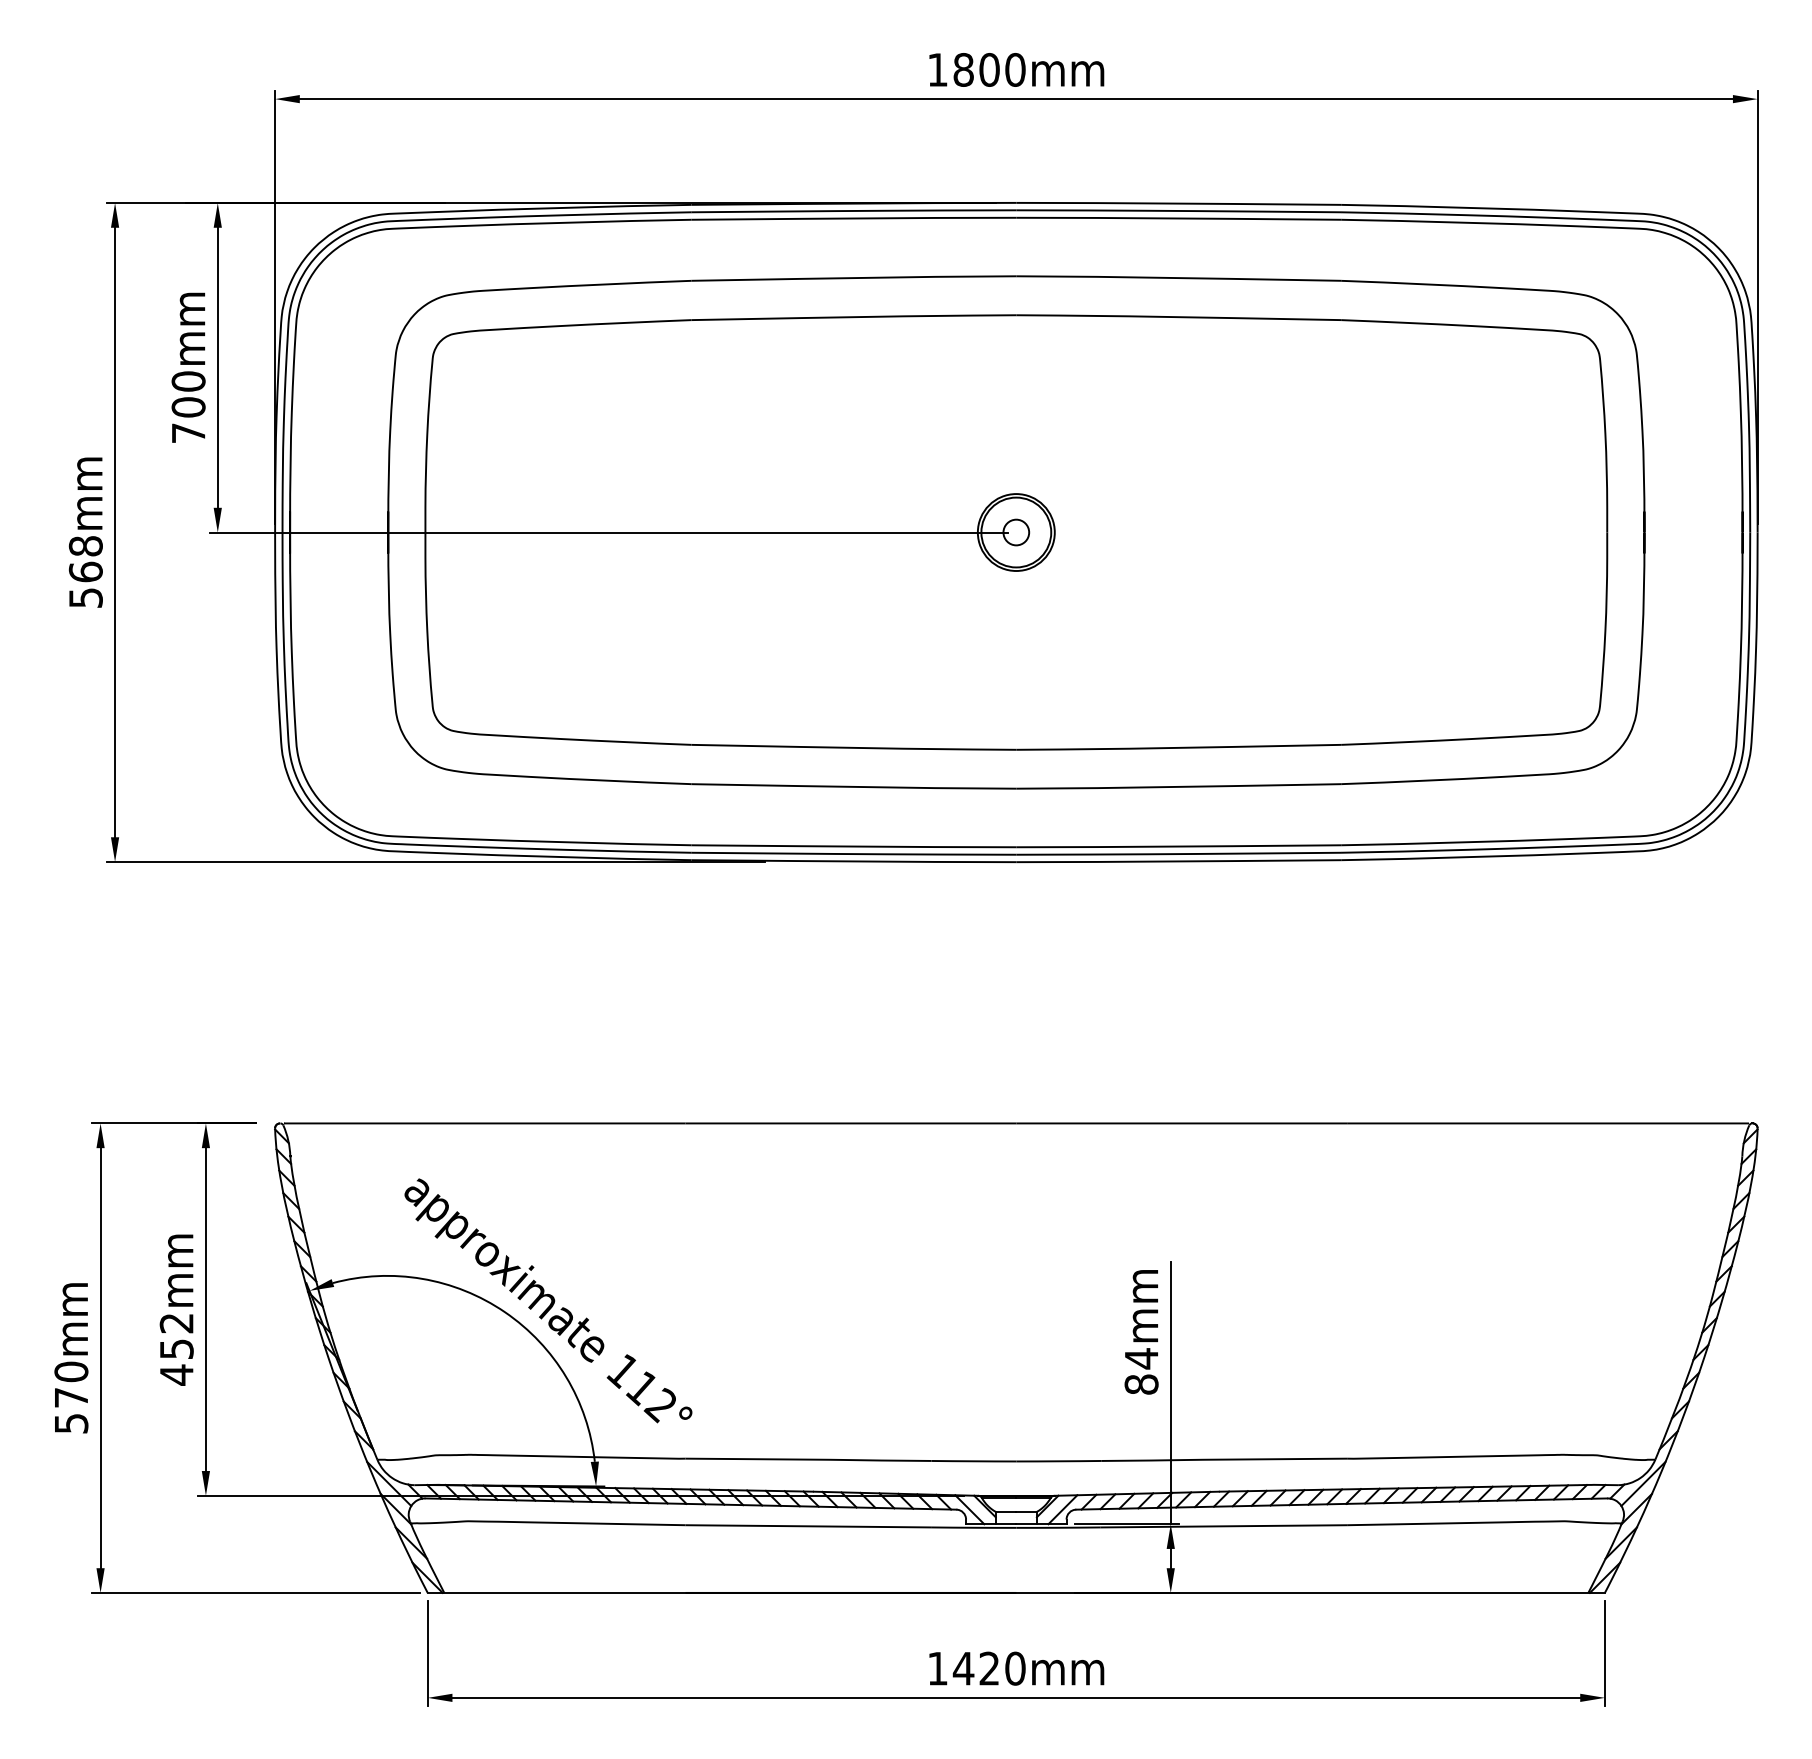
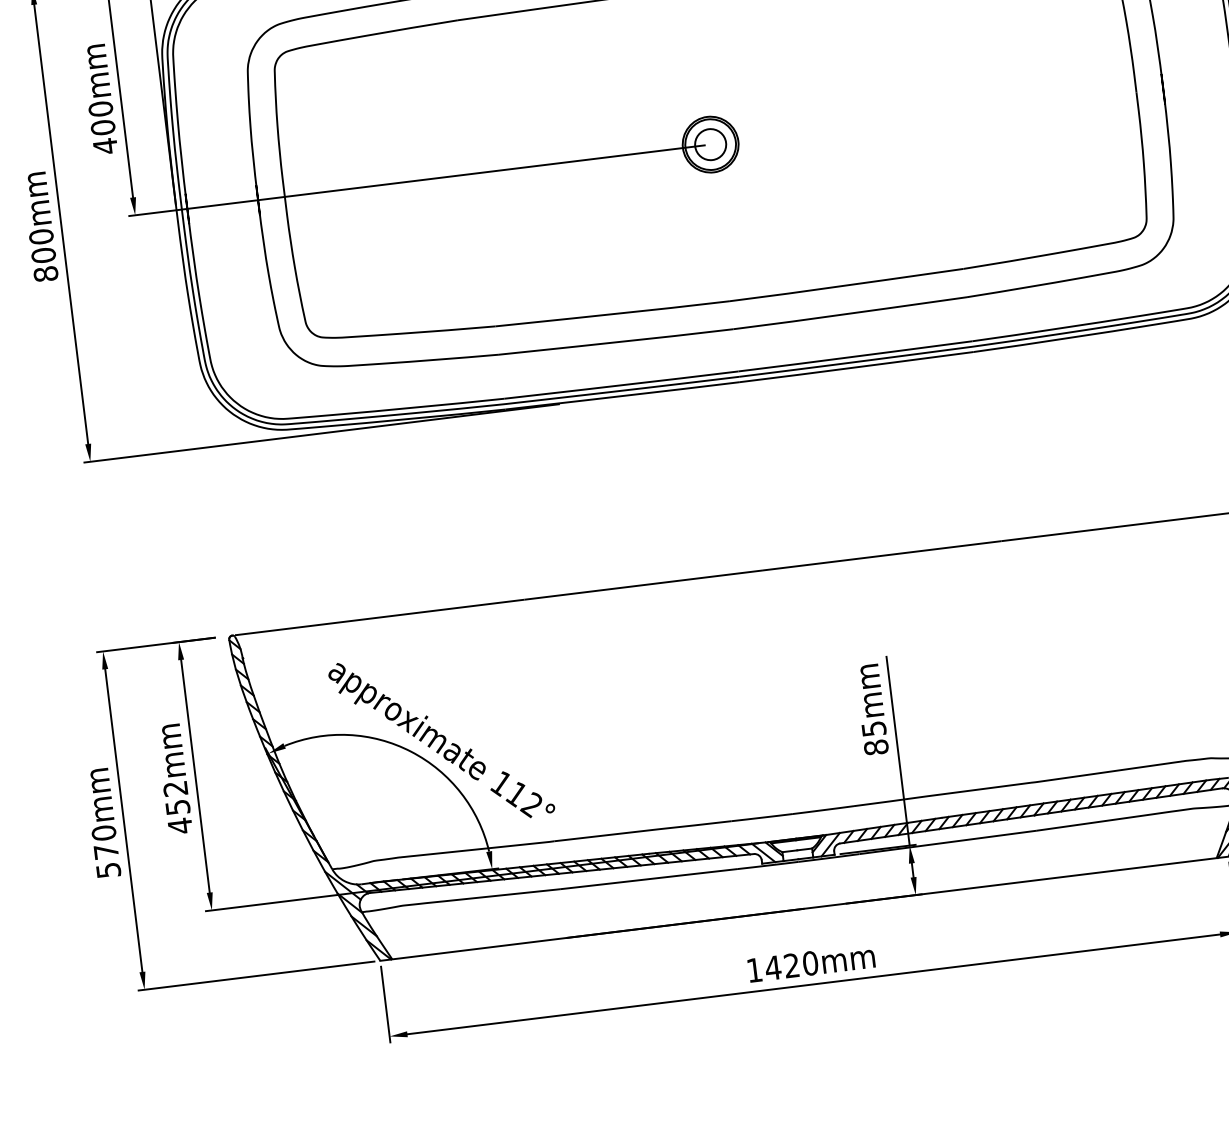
text: (188, 433) -> (105, 146), 700mm -> 400mm
circle: (1015, 532) -> (710, 144), size x1.67
text: (85, 572) -> (43, 255), 568mm -> 800mm
text: (1141, 1358) -> (873, 728), 84mm -> 85mm

